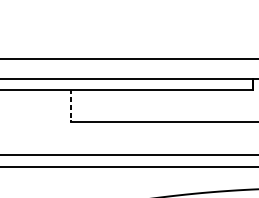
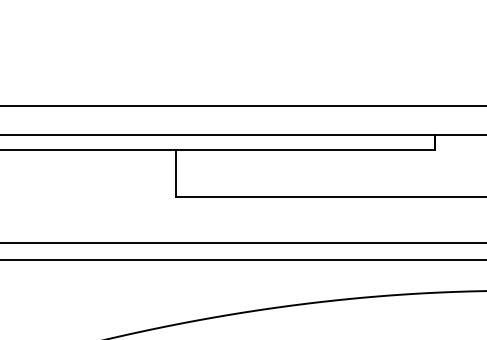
line: (71, 105) -> (176, 173), dashed -> solid

